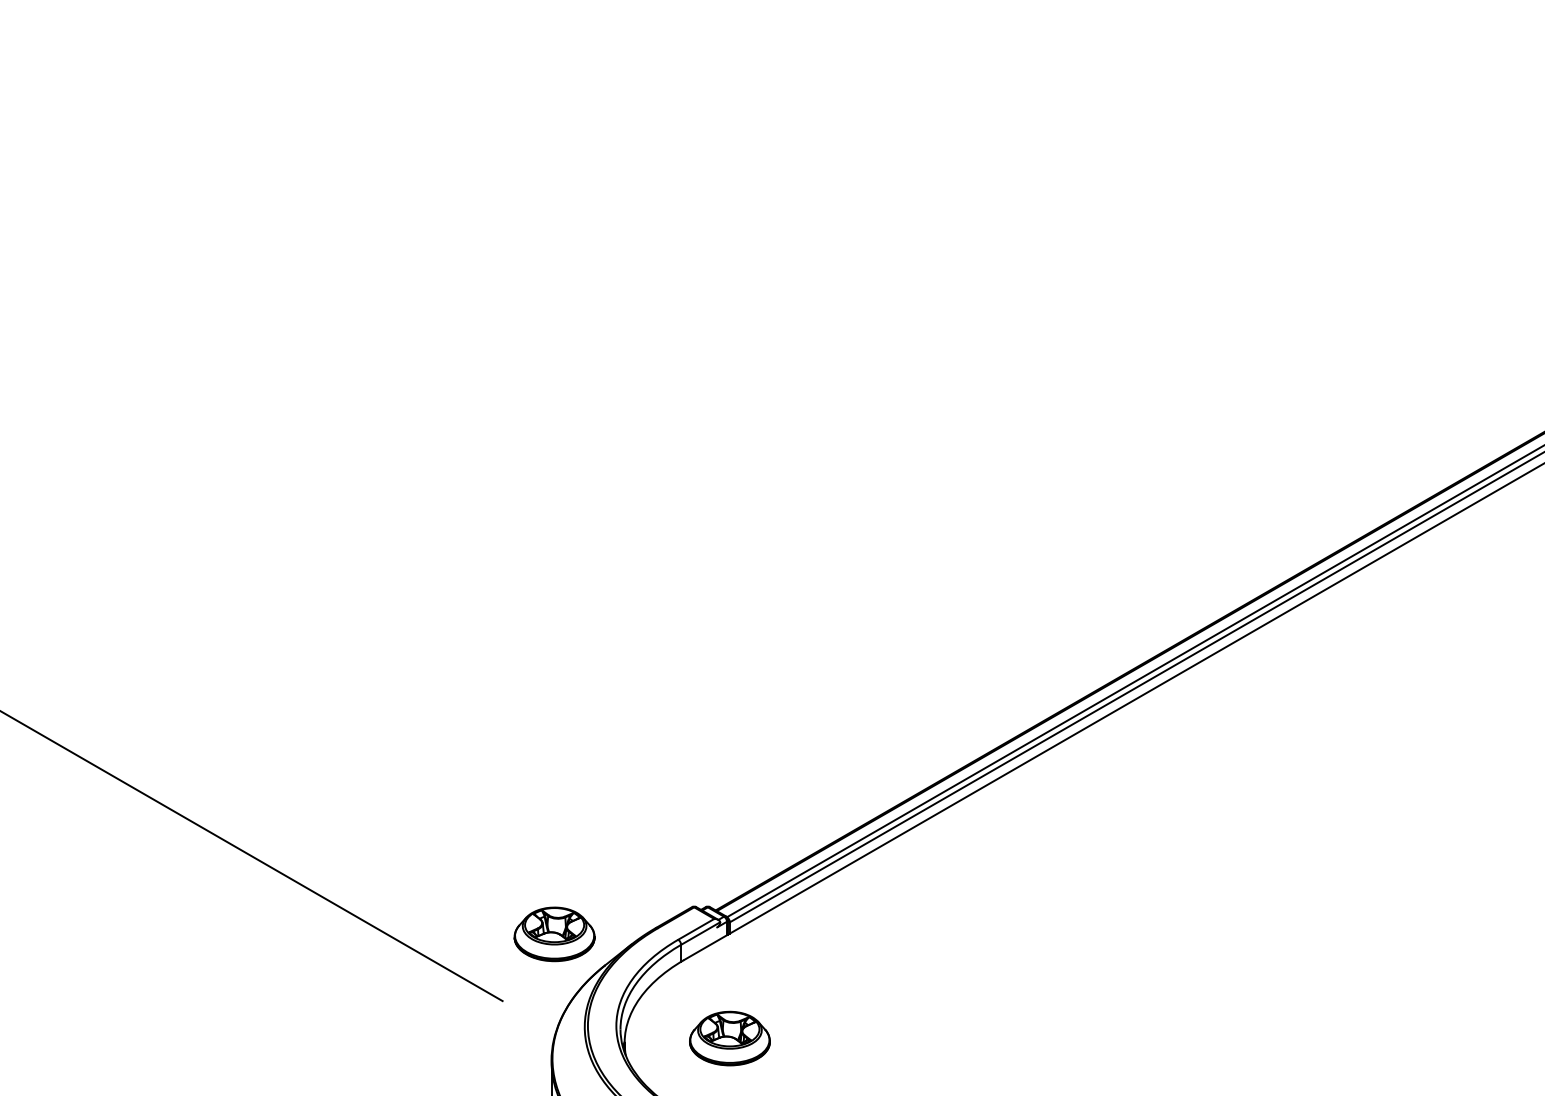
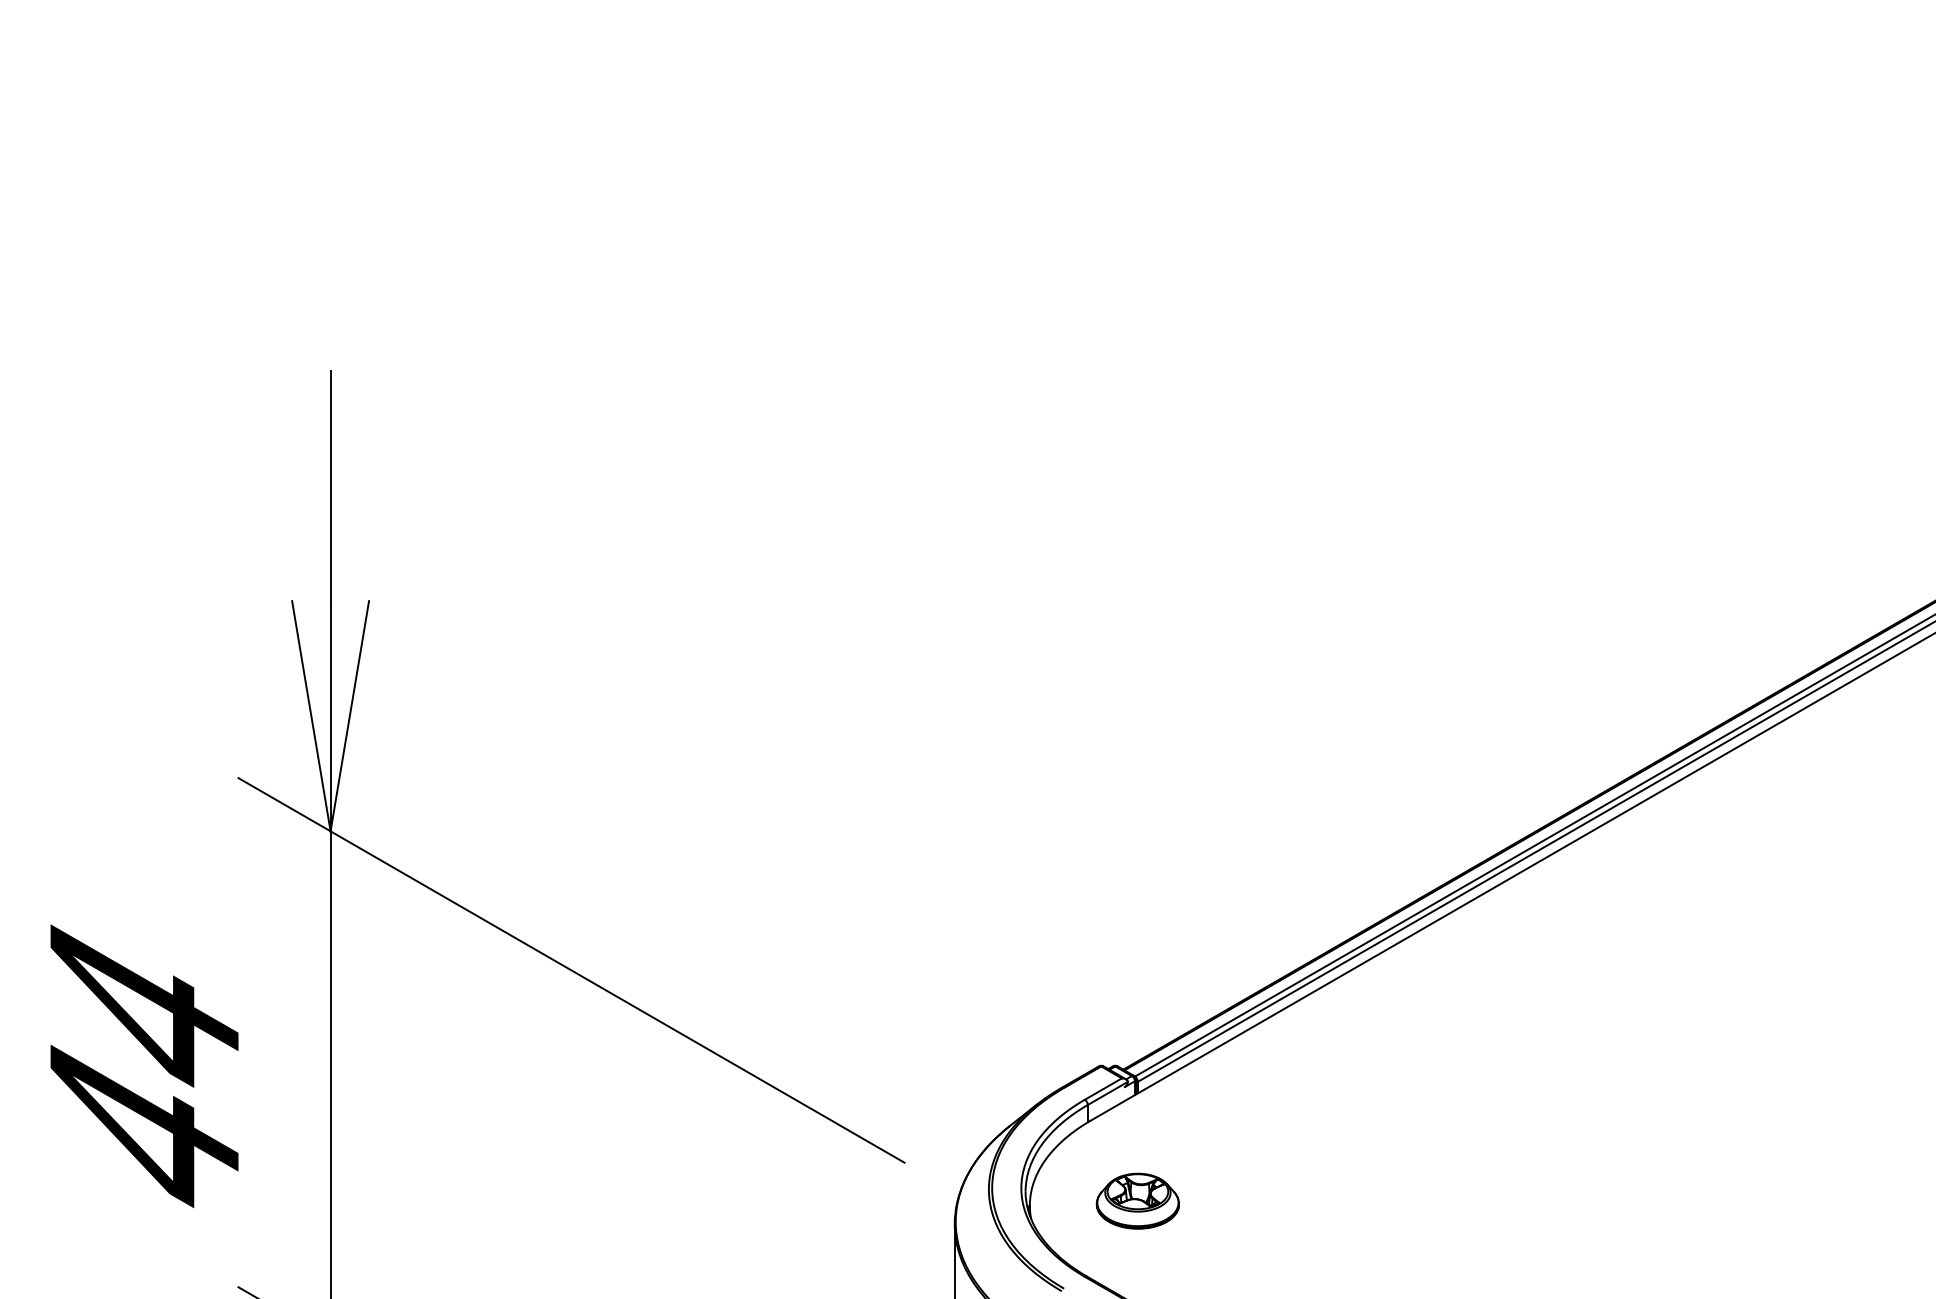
part: (554, 933) -> (957, 1093), removed

